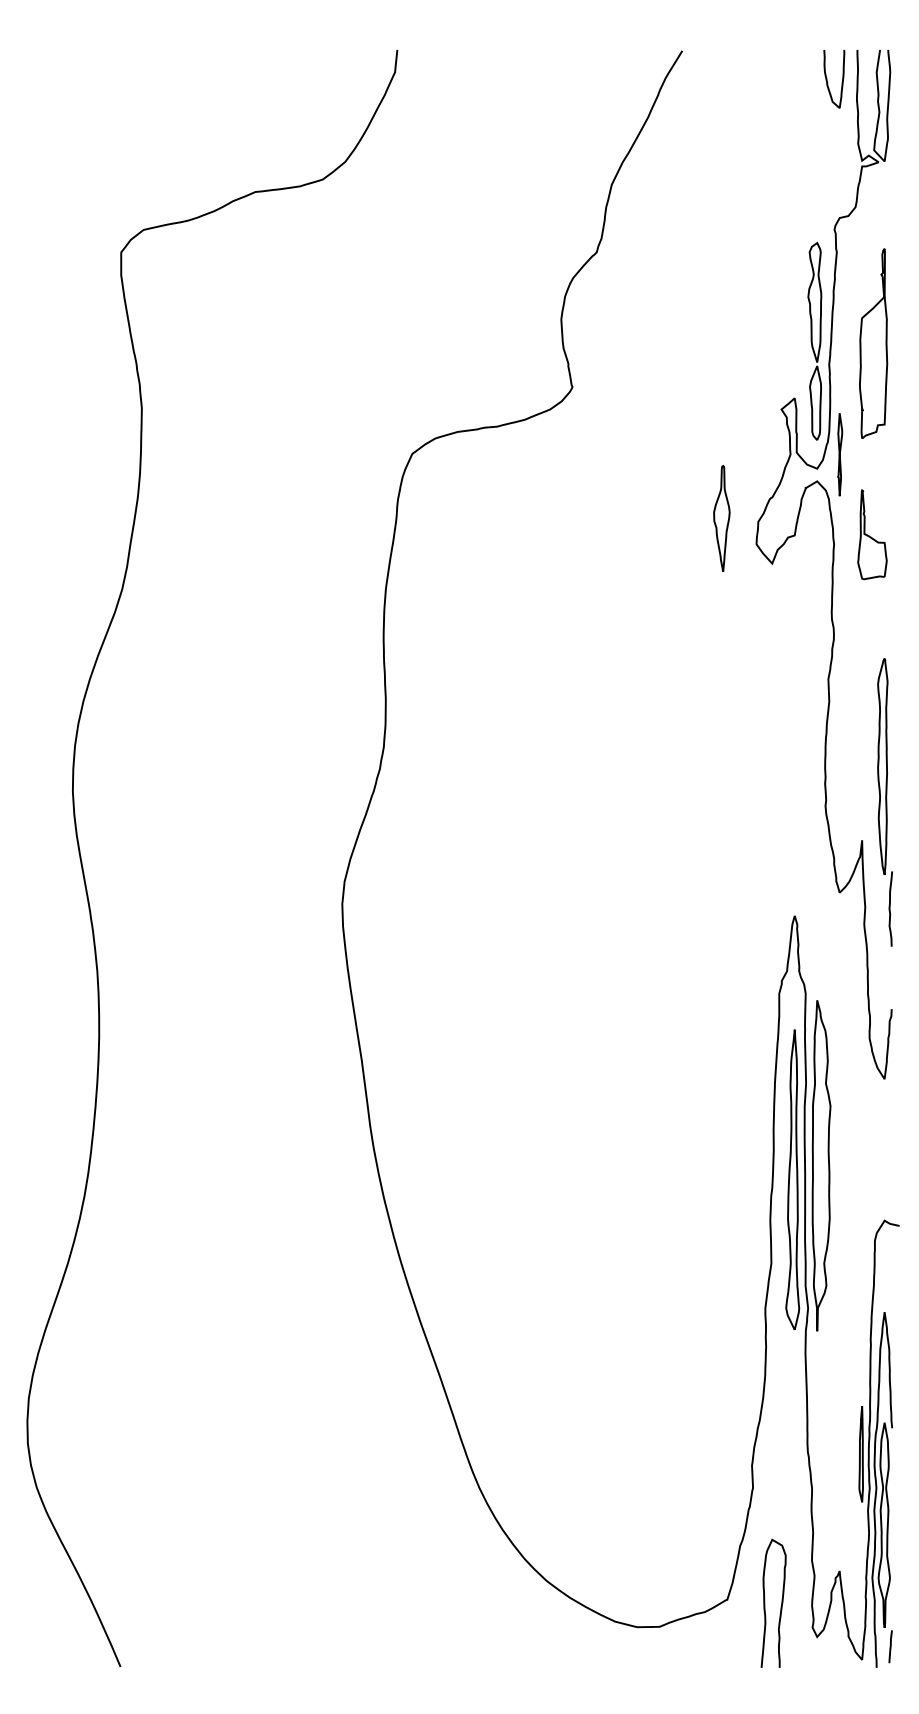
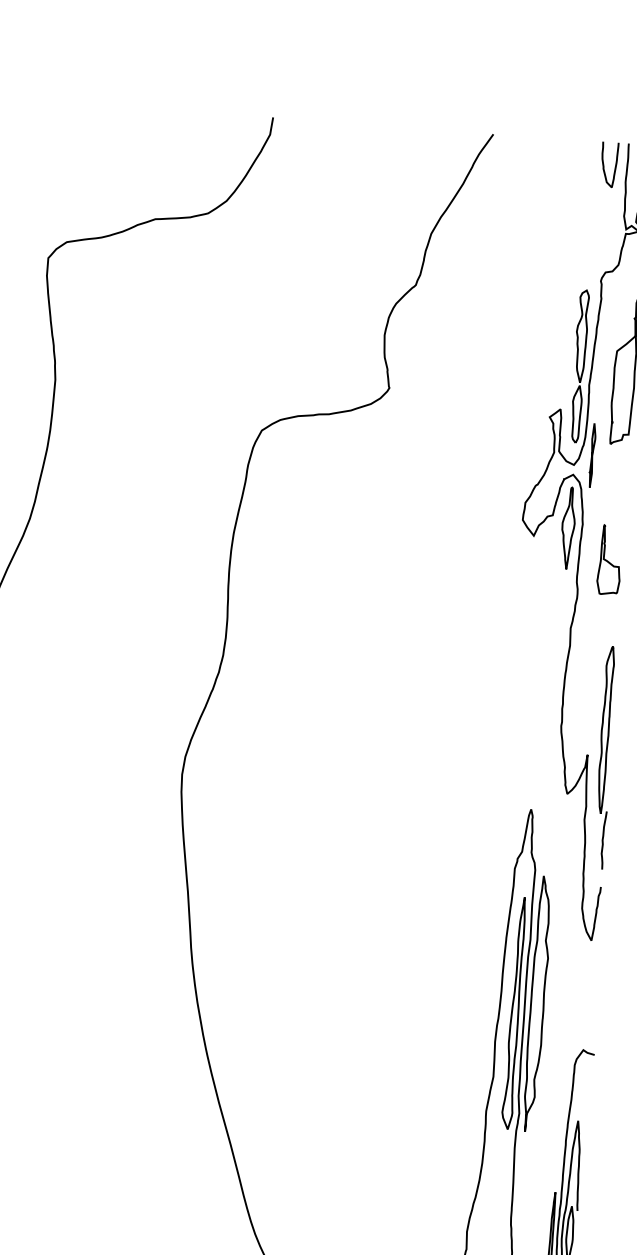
part: (721, 518) -> (568, 528), moved
part: (872, 534) -> (609, 559), moved
part: (884, 802) -> (604, 757), moved

